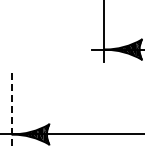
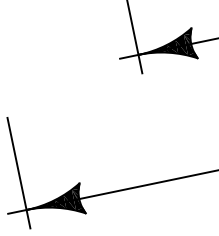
line: (11, 110) -> (18, 174), dashed -> solid

